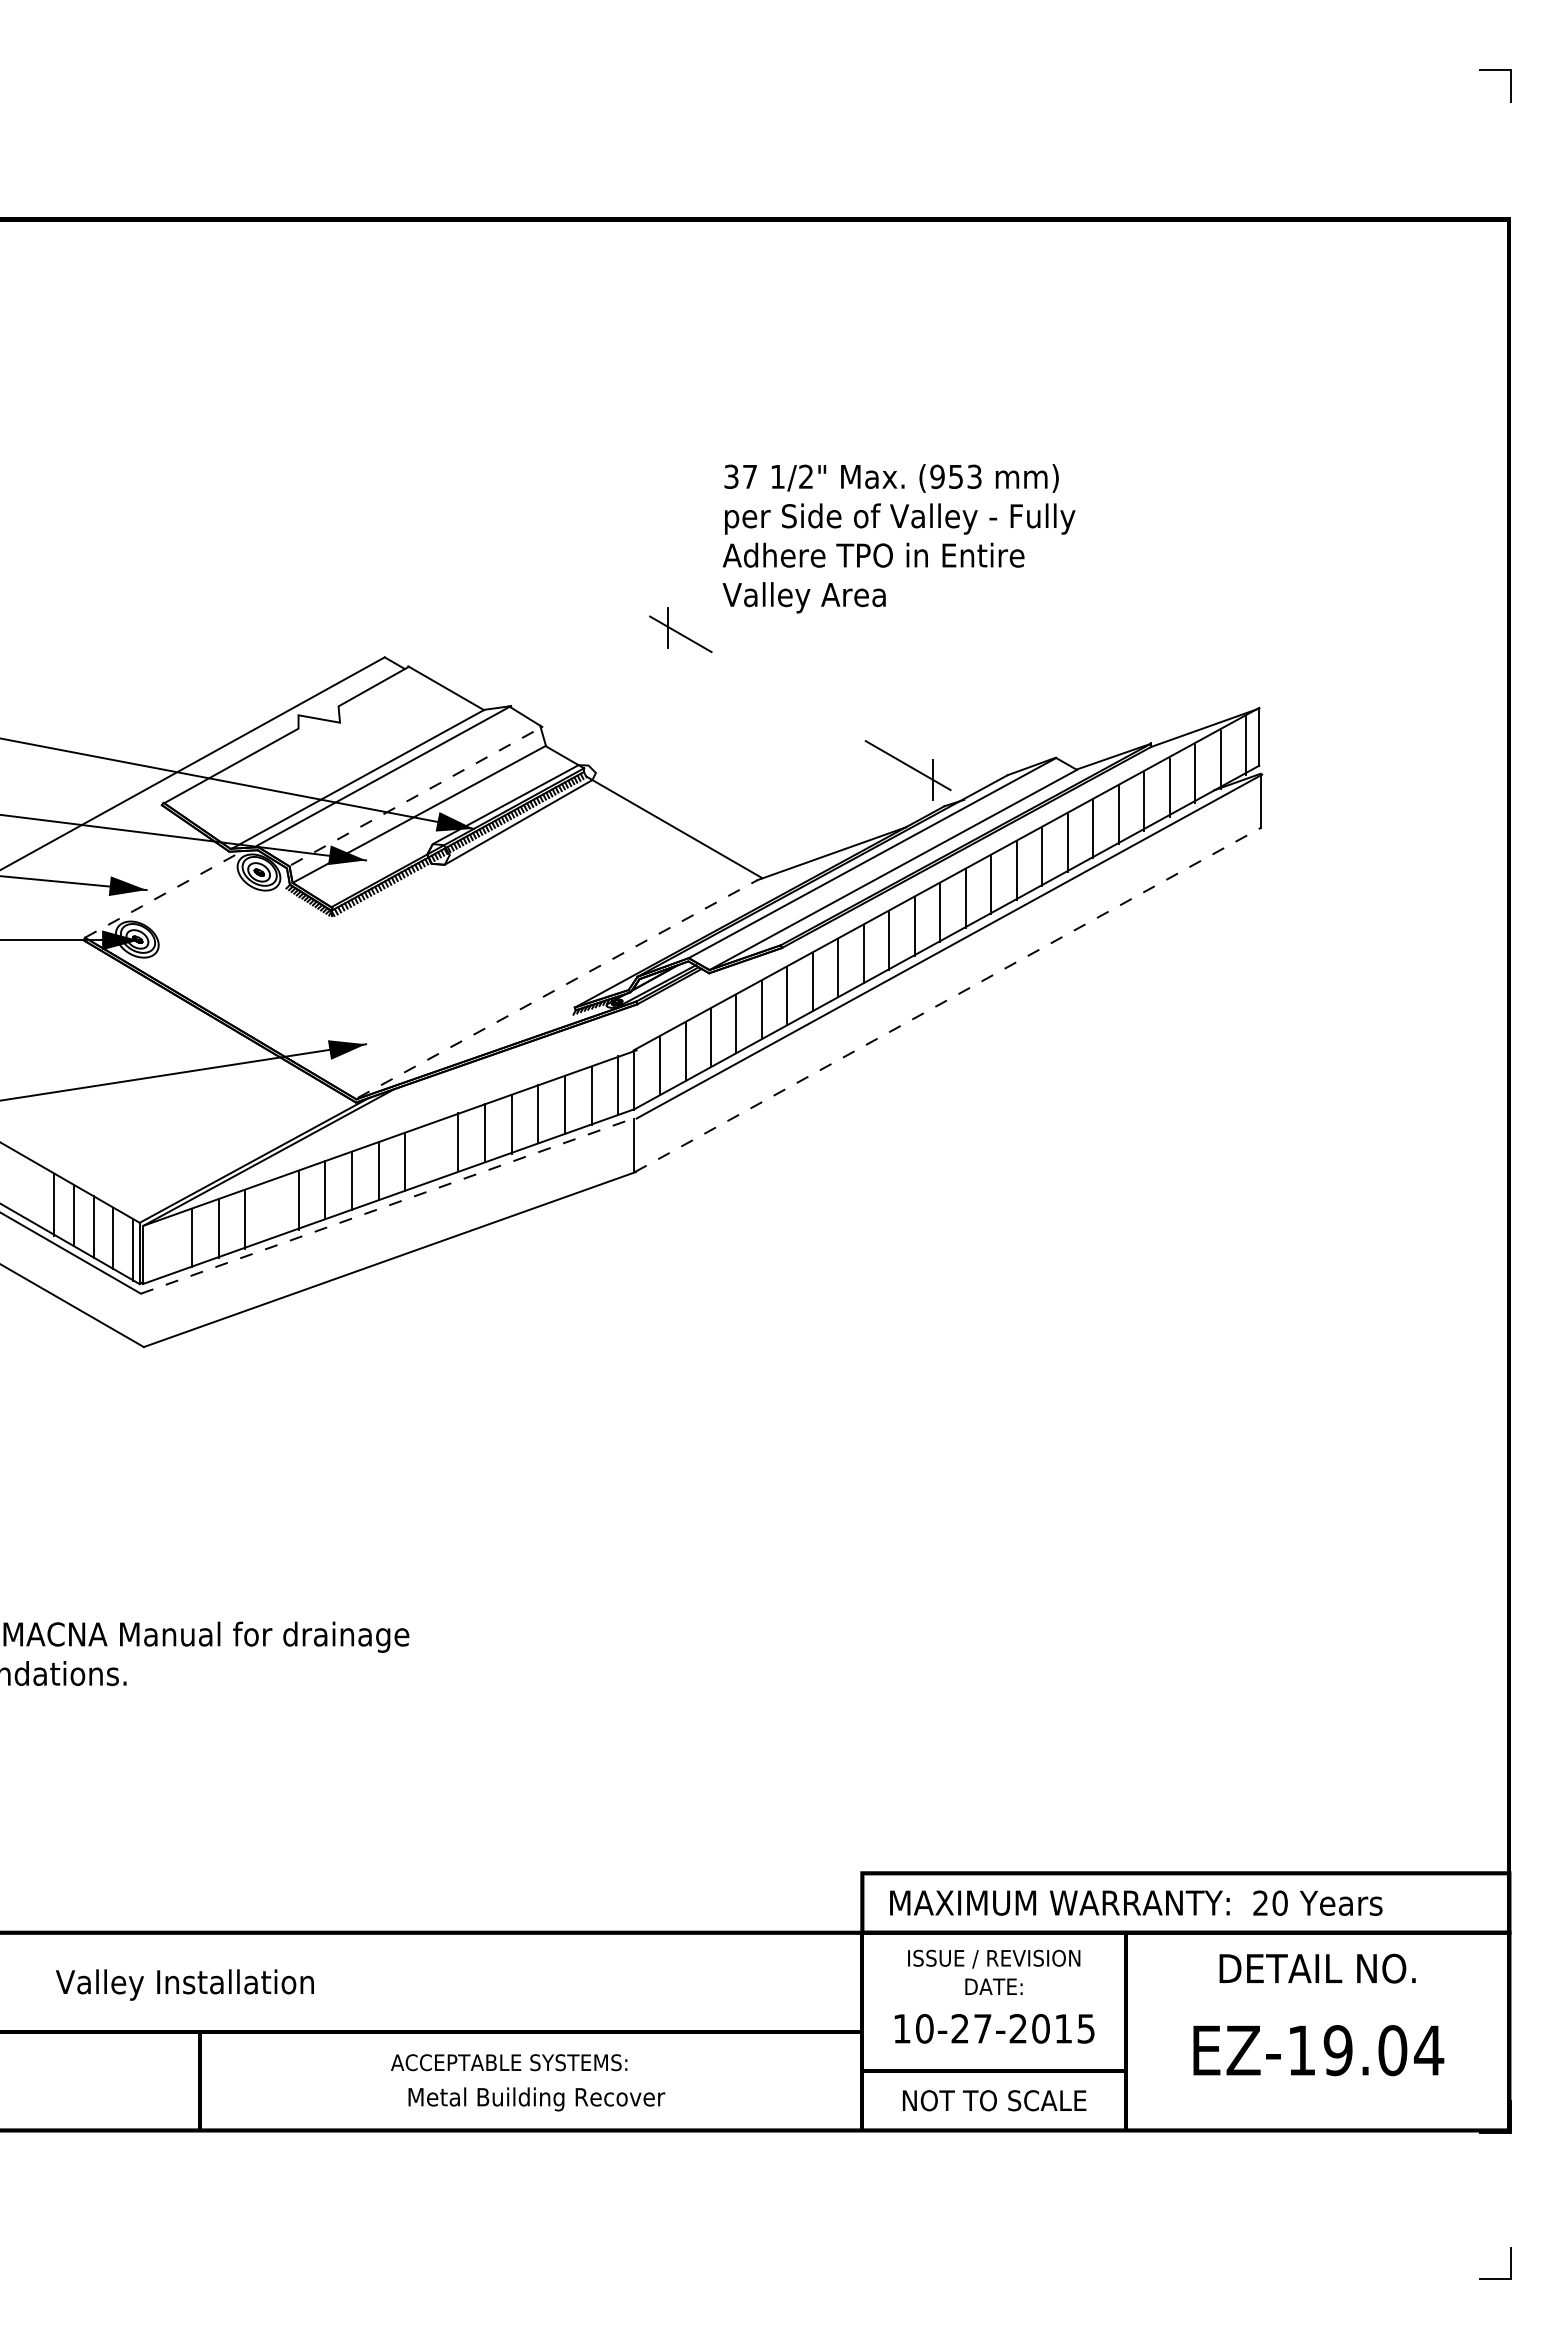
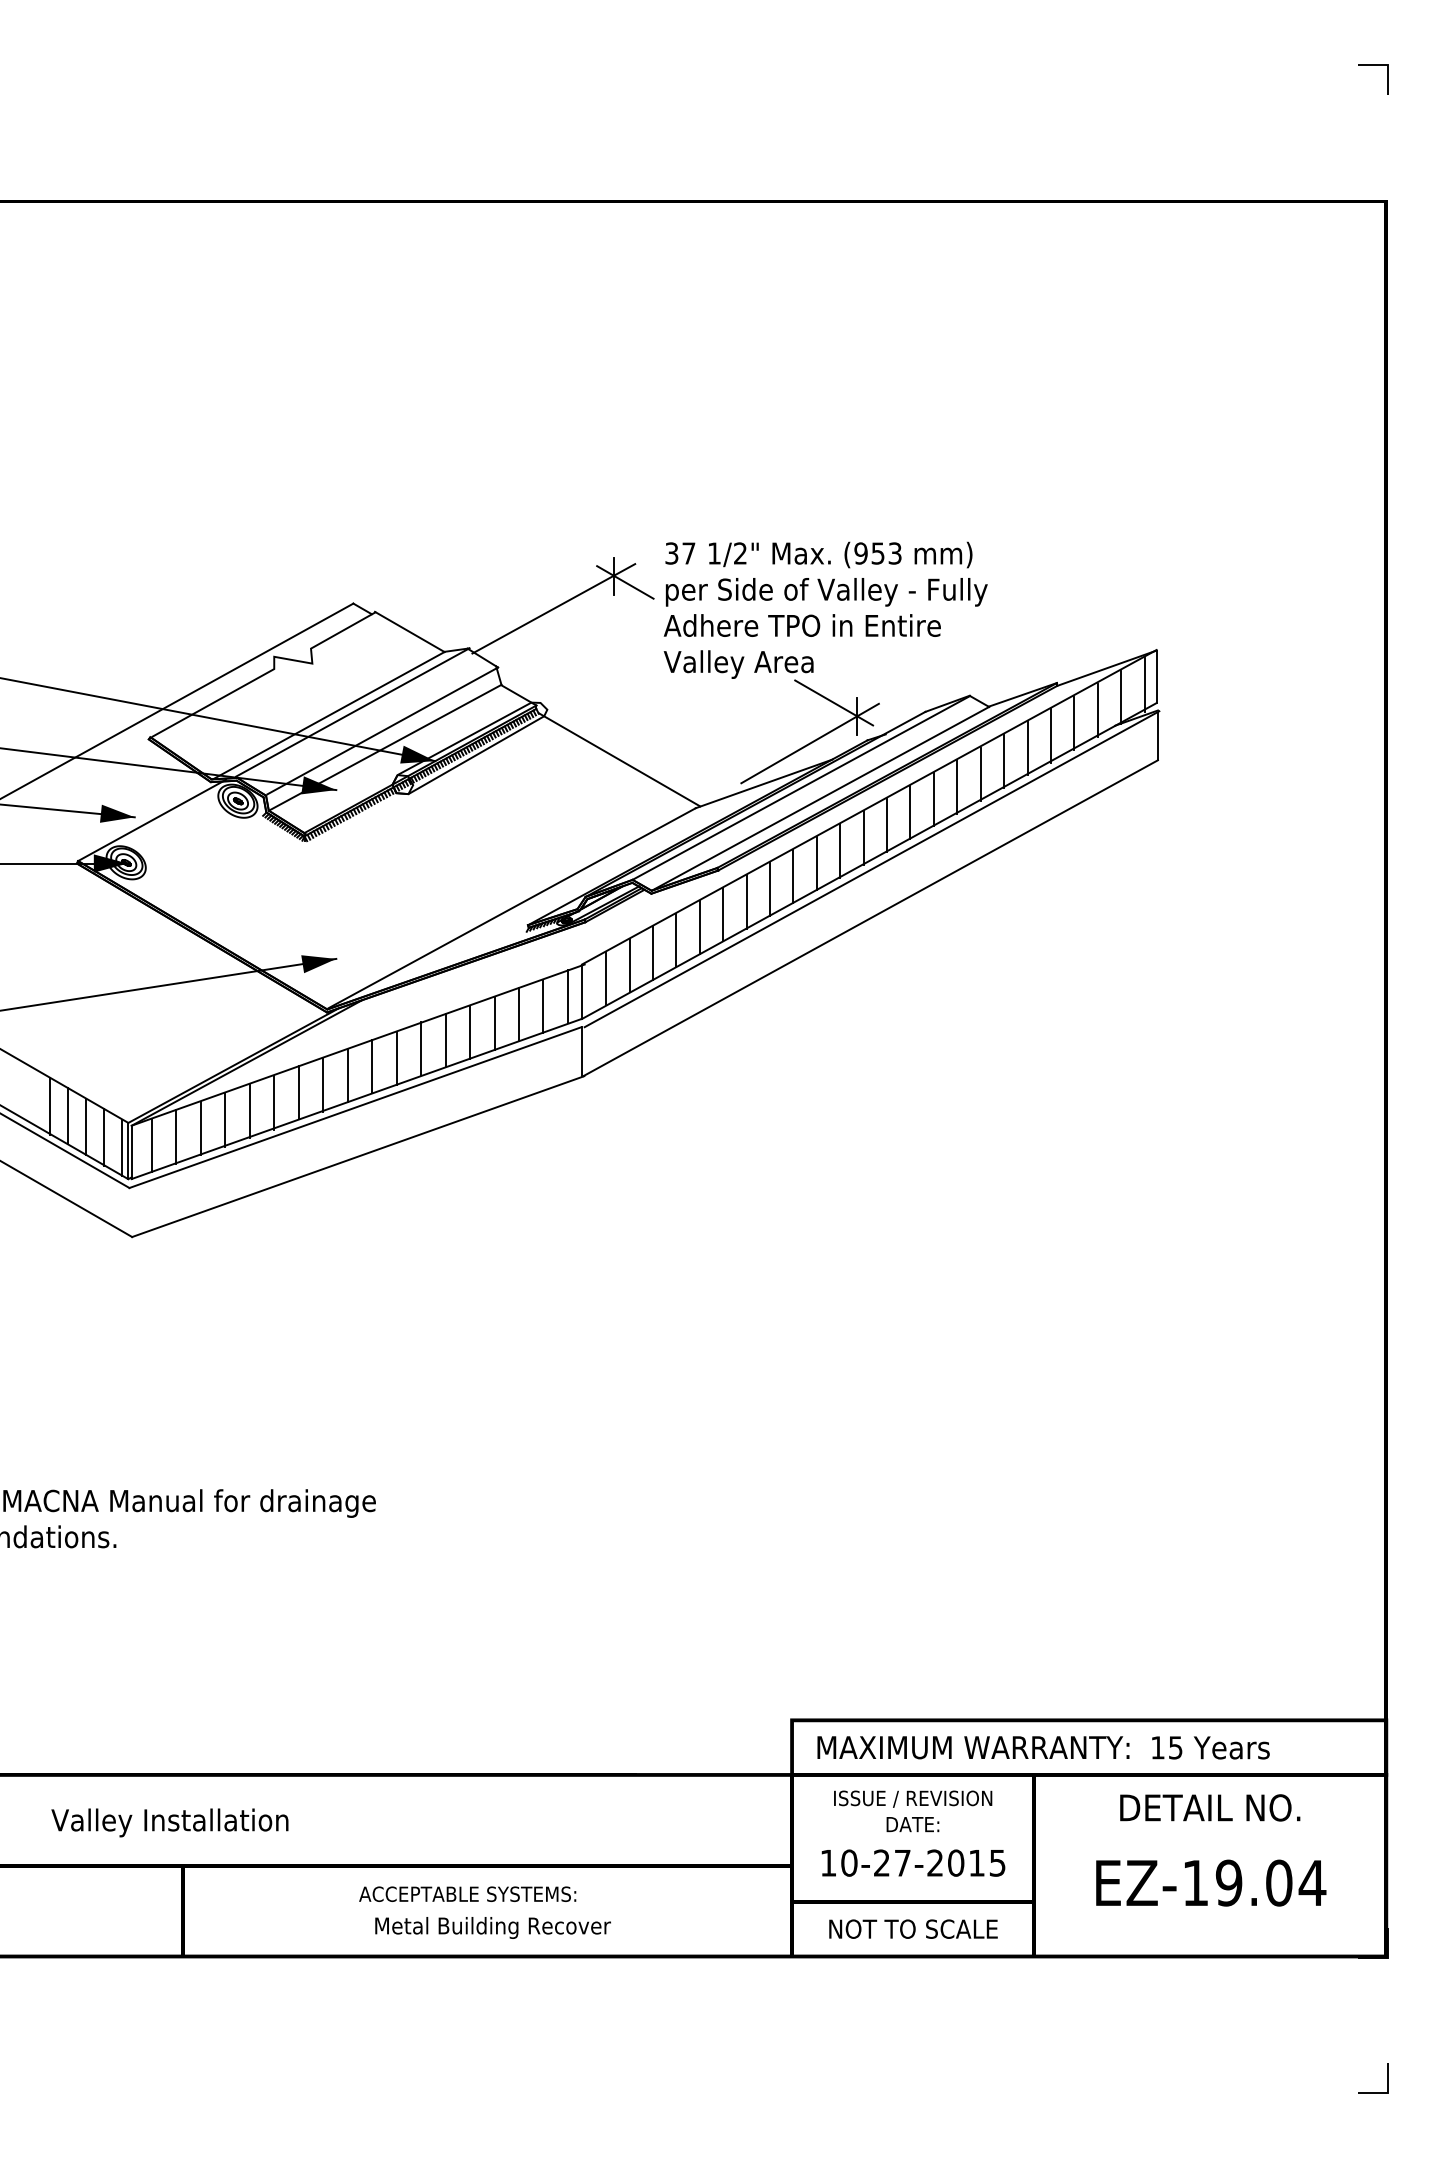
text: (898, 538) -> (825, 610), moved
line: (602, 662) -> (553, 608), added
line: (417, 795) -> (383, 730), dashed -> solid
line: (881, 809) -> (809, 743), added
line: (165, 893) -> (152, 820), dashed -> solid
line: (557, 989) -> (512, 908), dashed -> solid
line: (947, 999) -> (870, 917), dashed -> solid
line: (431, 1152) -> (396, 1058), added
line: (387, 1205) -> (355, 1107), dashed -> solid
line: (271, 1210) -> (249, 1111), added
line: (165, 1247) -> (152, 1145), added
text: (1270, 1902) -> (1166, 1747), 20 -> 15

